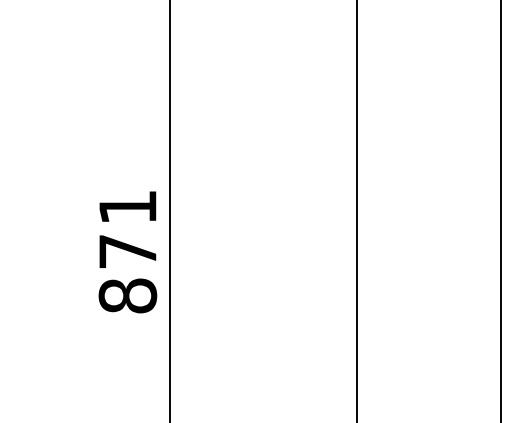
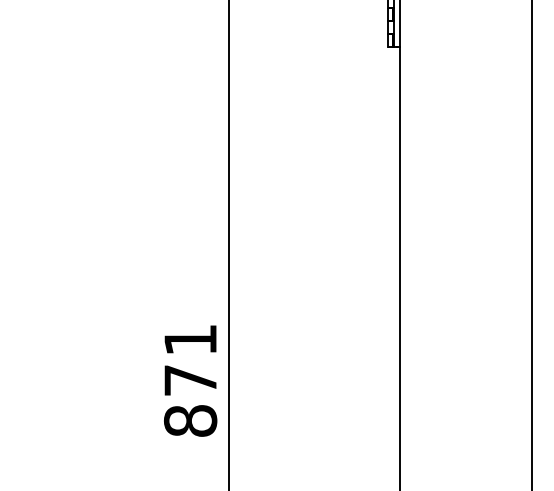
text: (127, 251) -> (190, 380), moved

